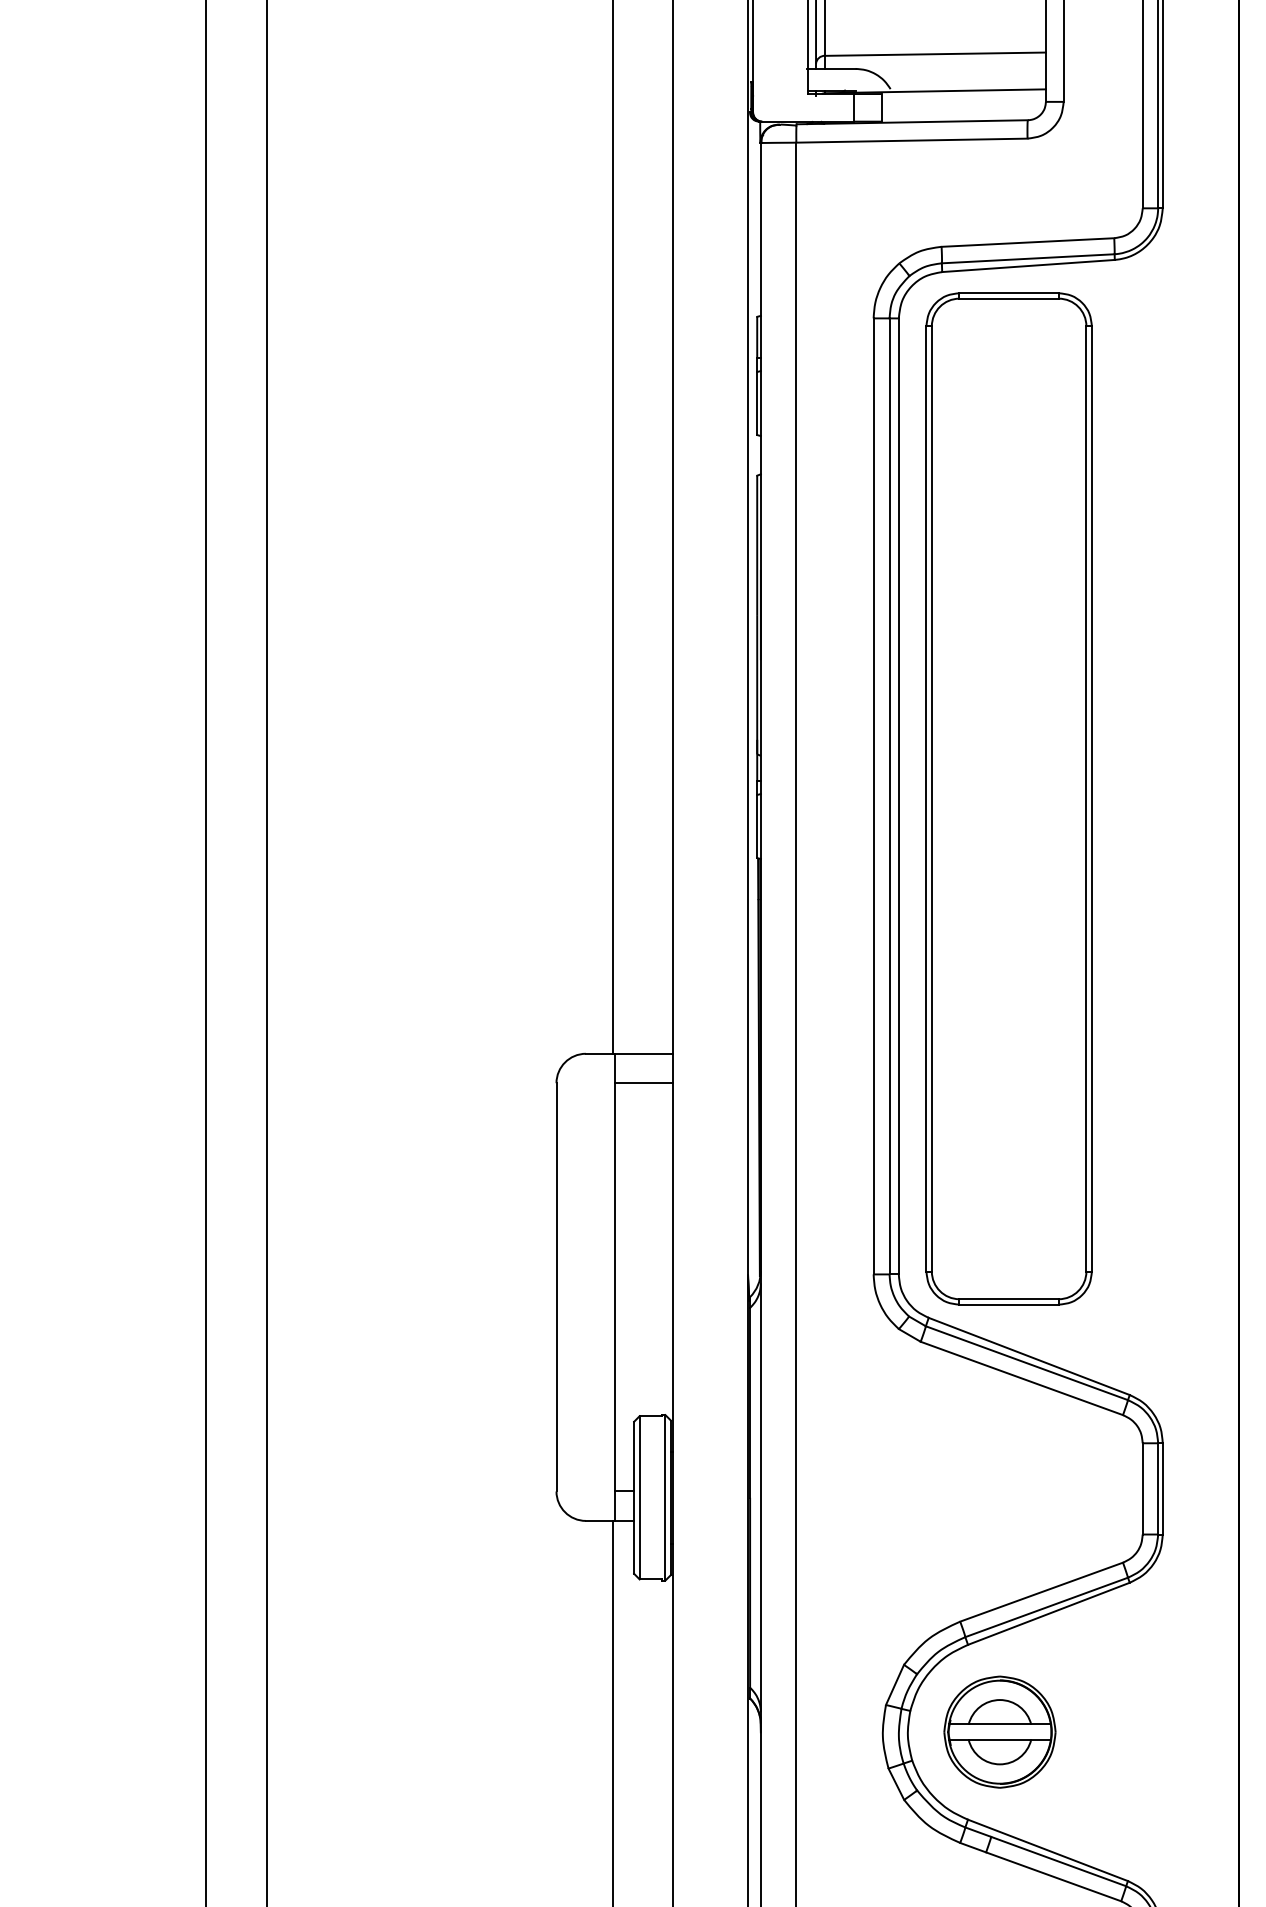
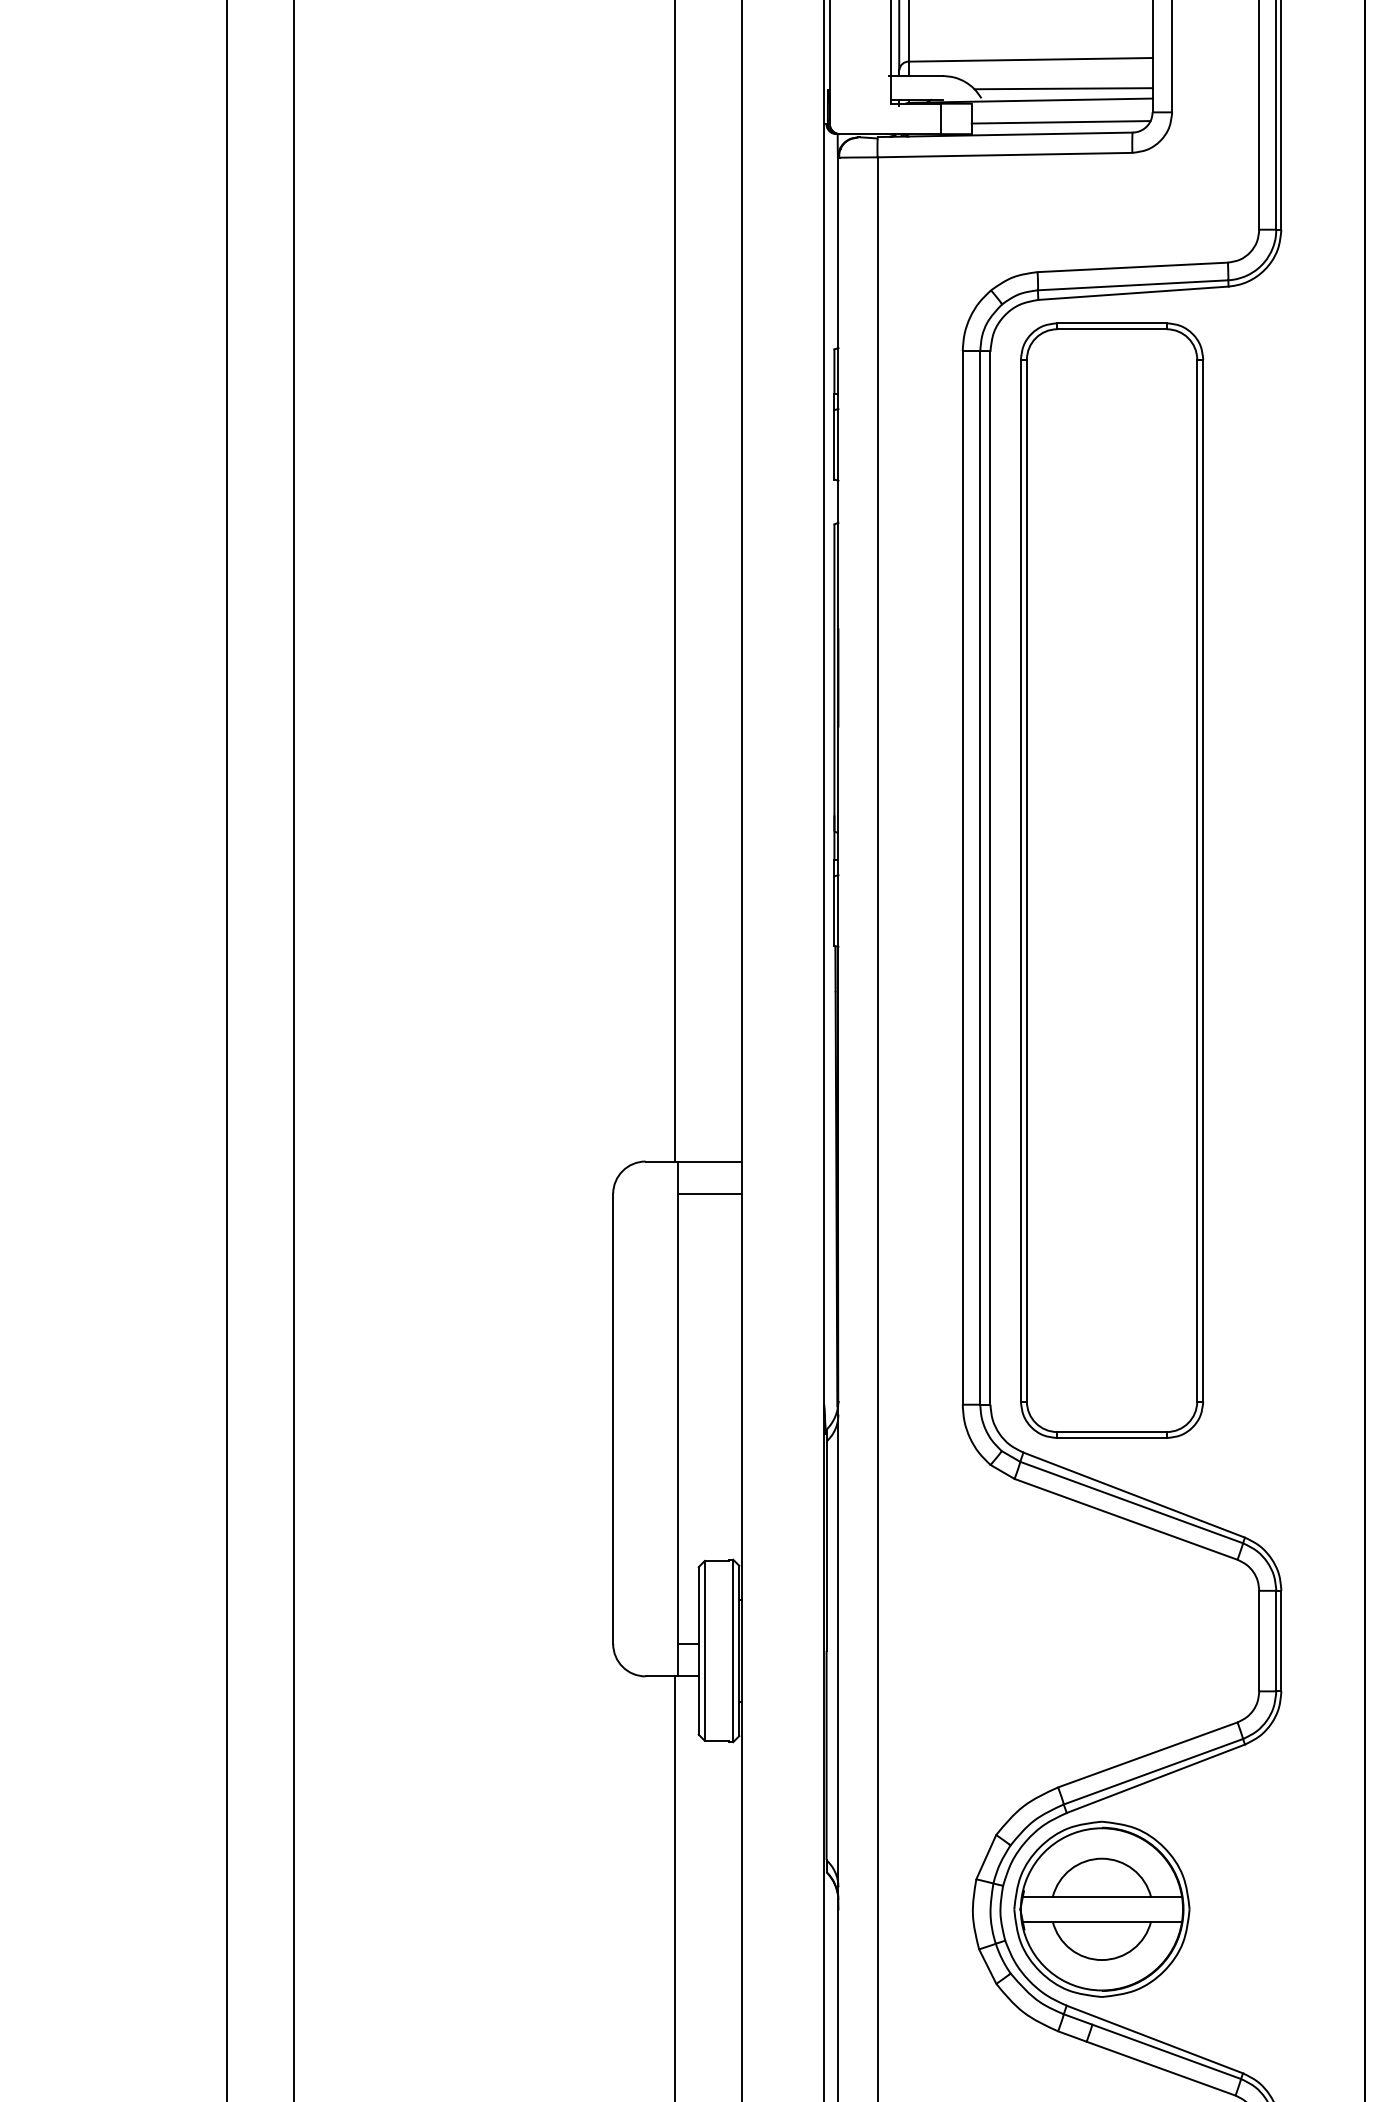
line: (965, 80) -> (1063, 88), added
line: (962, 111) -> (1060, 122), added
part: (999, 1731) -> (1101, 1908), size x1.43

